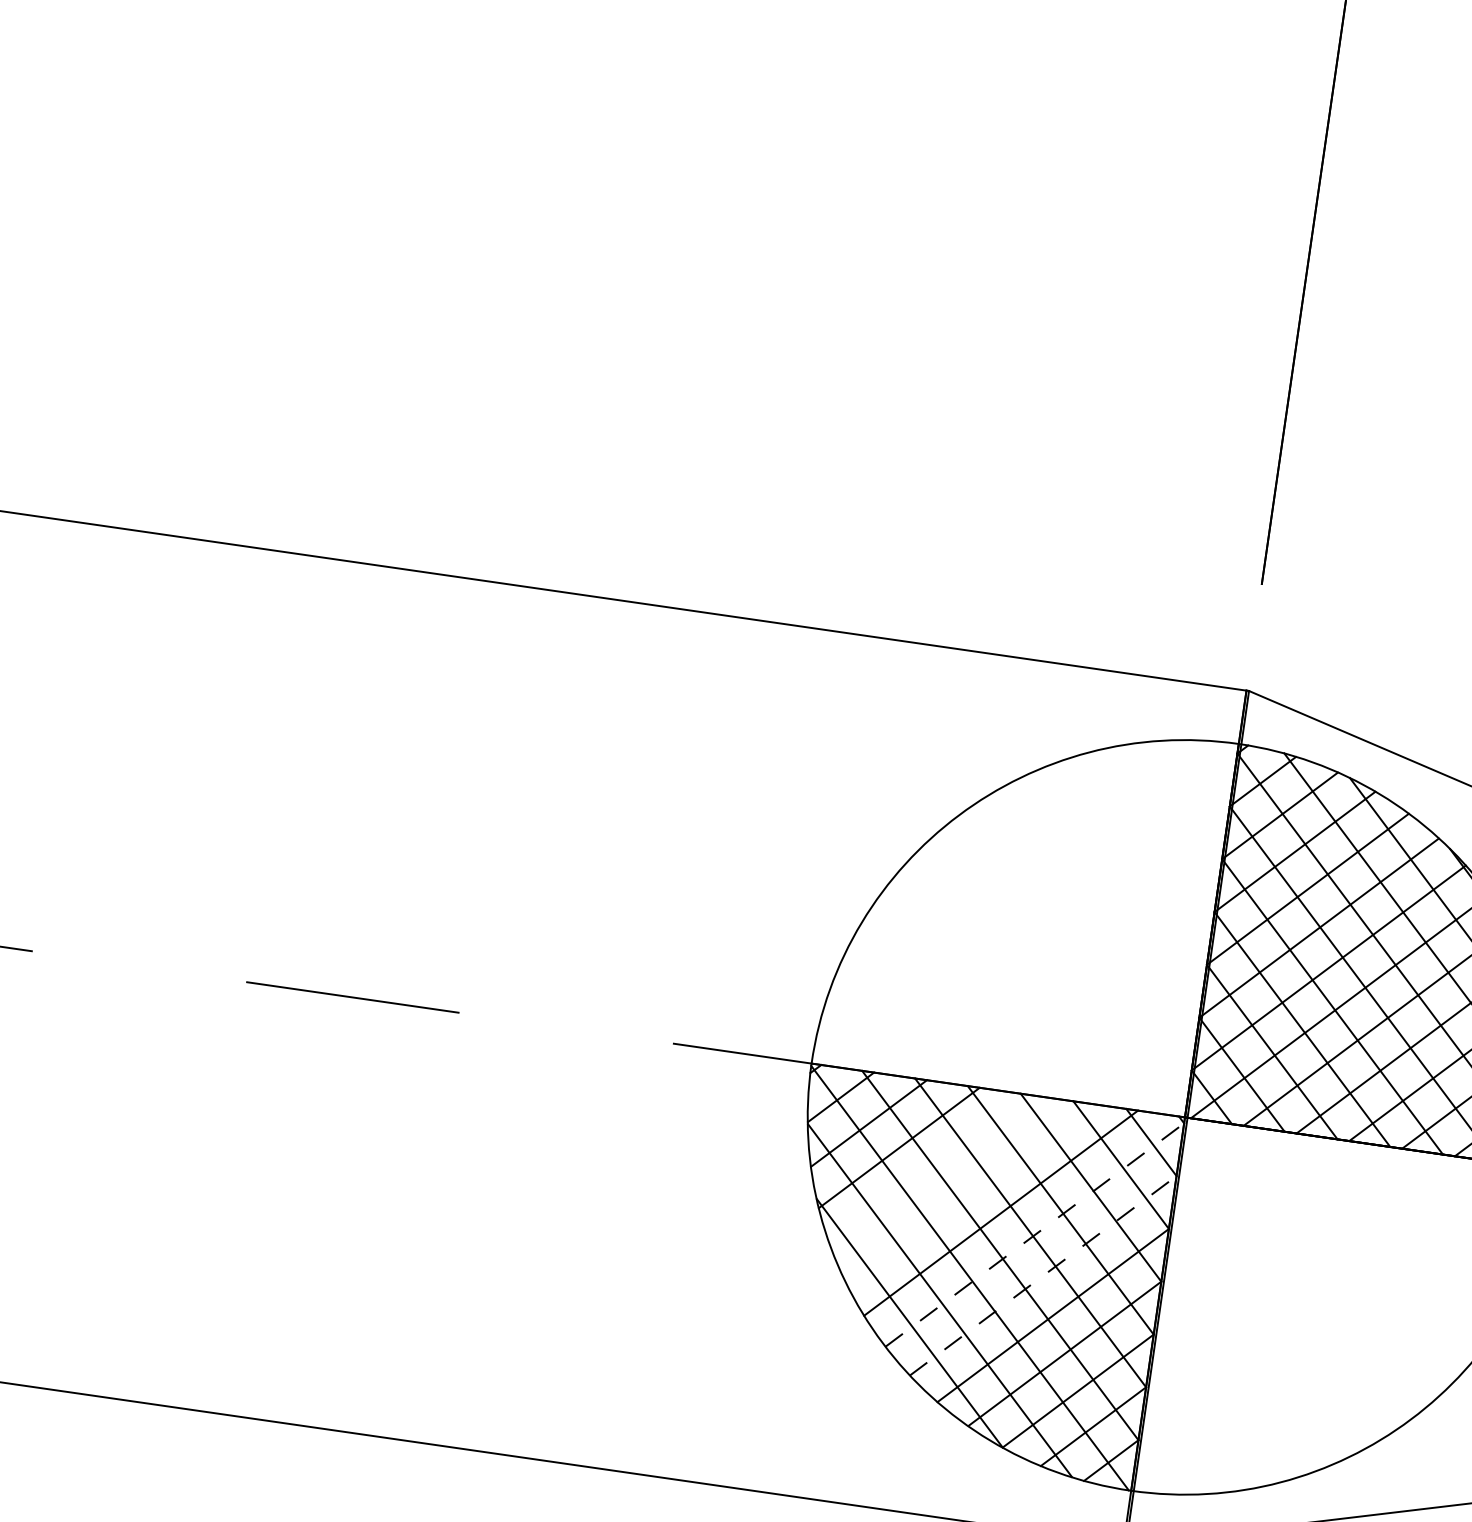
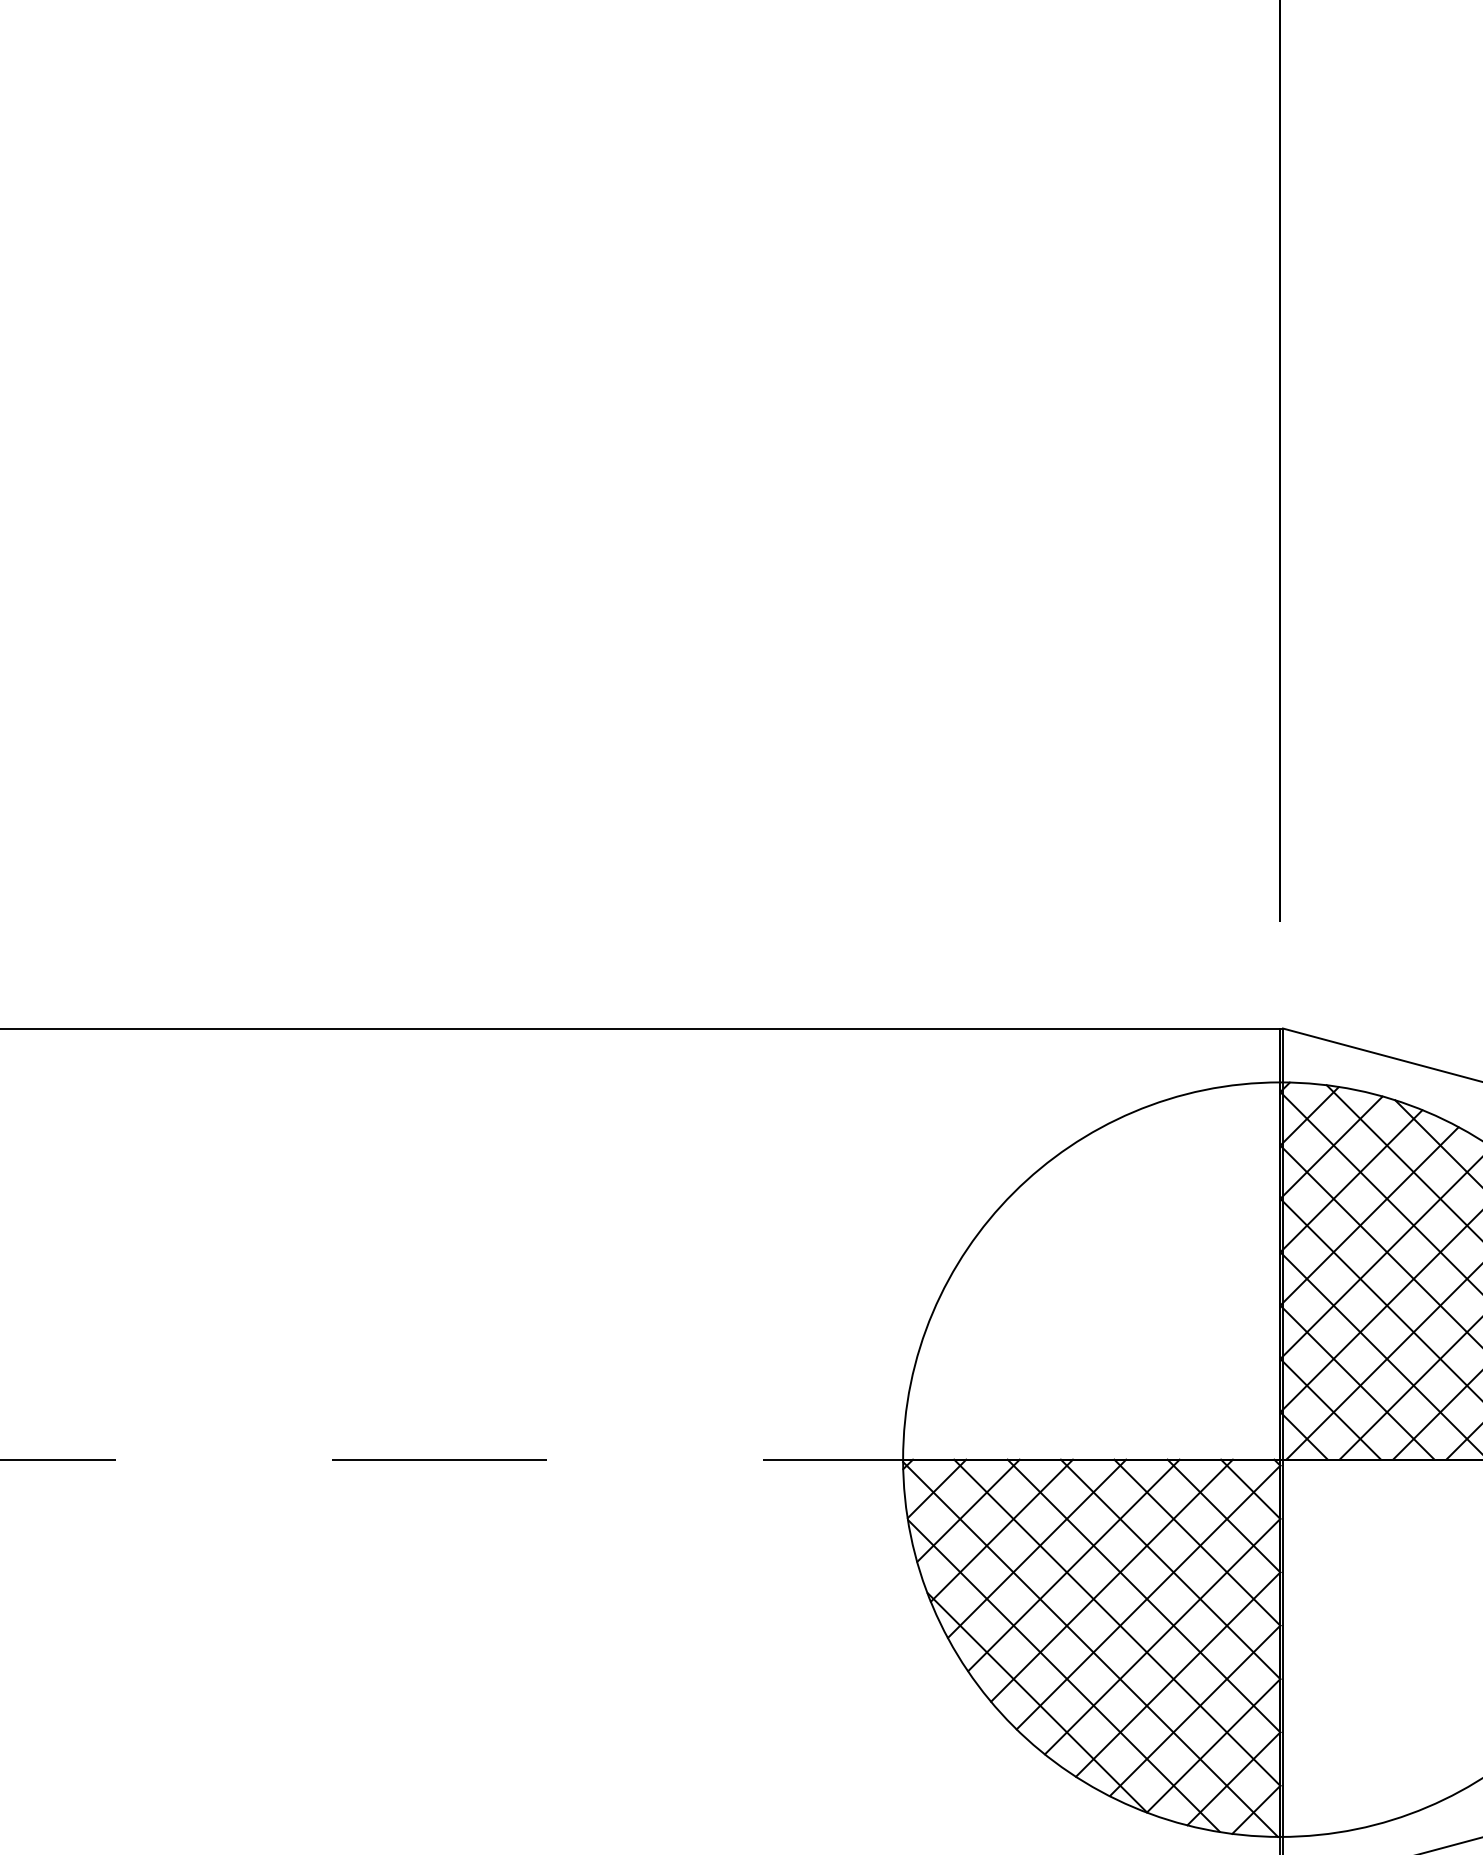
line: (930, 1170) -> (1036, 1548), added
line: (965, 1192) -> (1073, 1565), added
line: (1034, 1234) -> (1148, 1597), dashed -> solid
line: (1044, 1275) -> (1163, 1636), dashed -> solid

